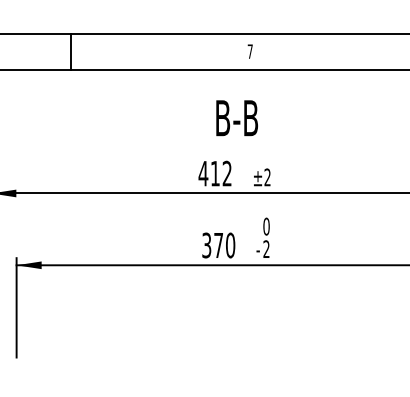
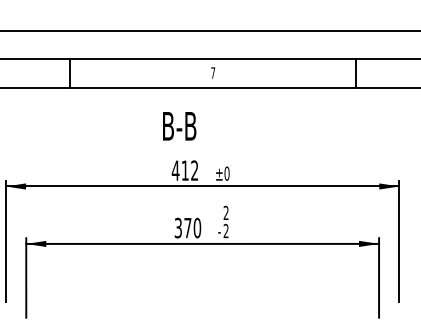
text: (236, 118) -> (179, 126), moved
text: (266, 177) -> (226, 173), ±2 -> ±0
text: (265, 225) -> (225, 212), 0 -> 2

